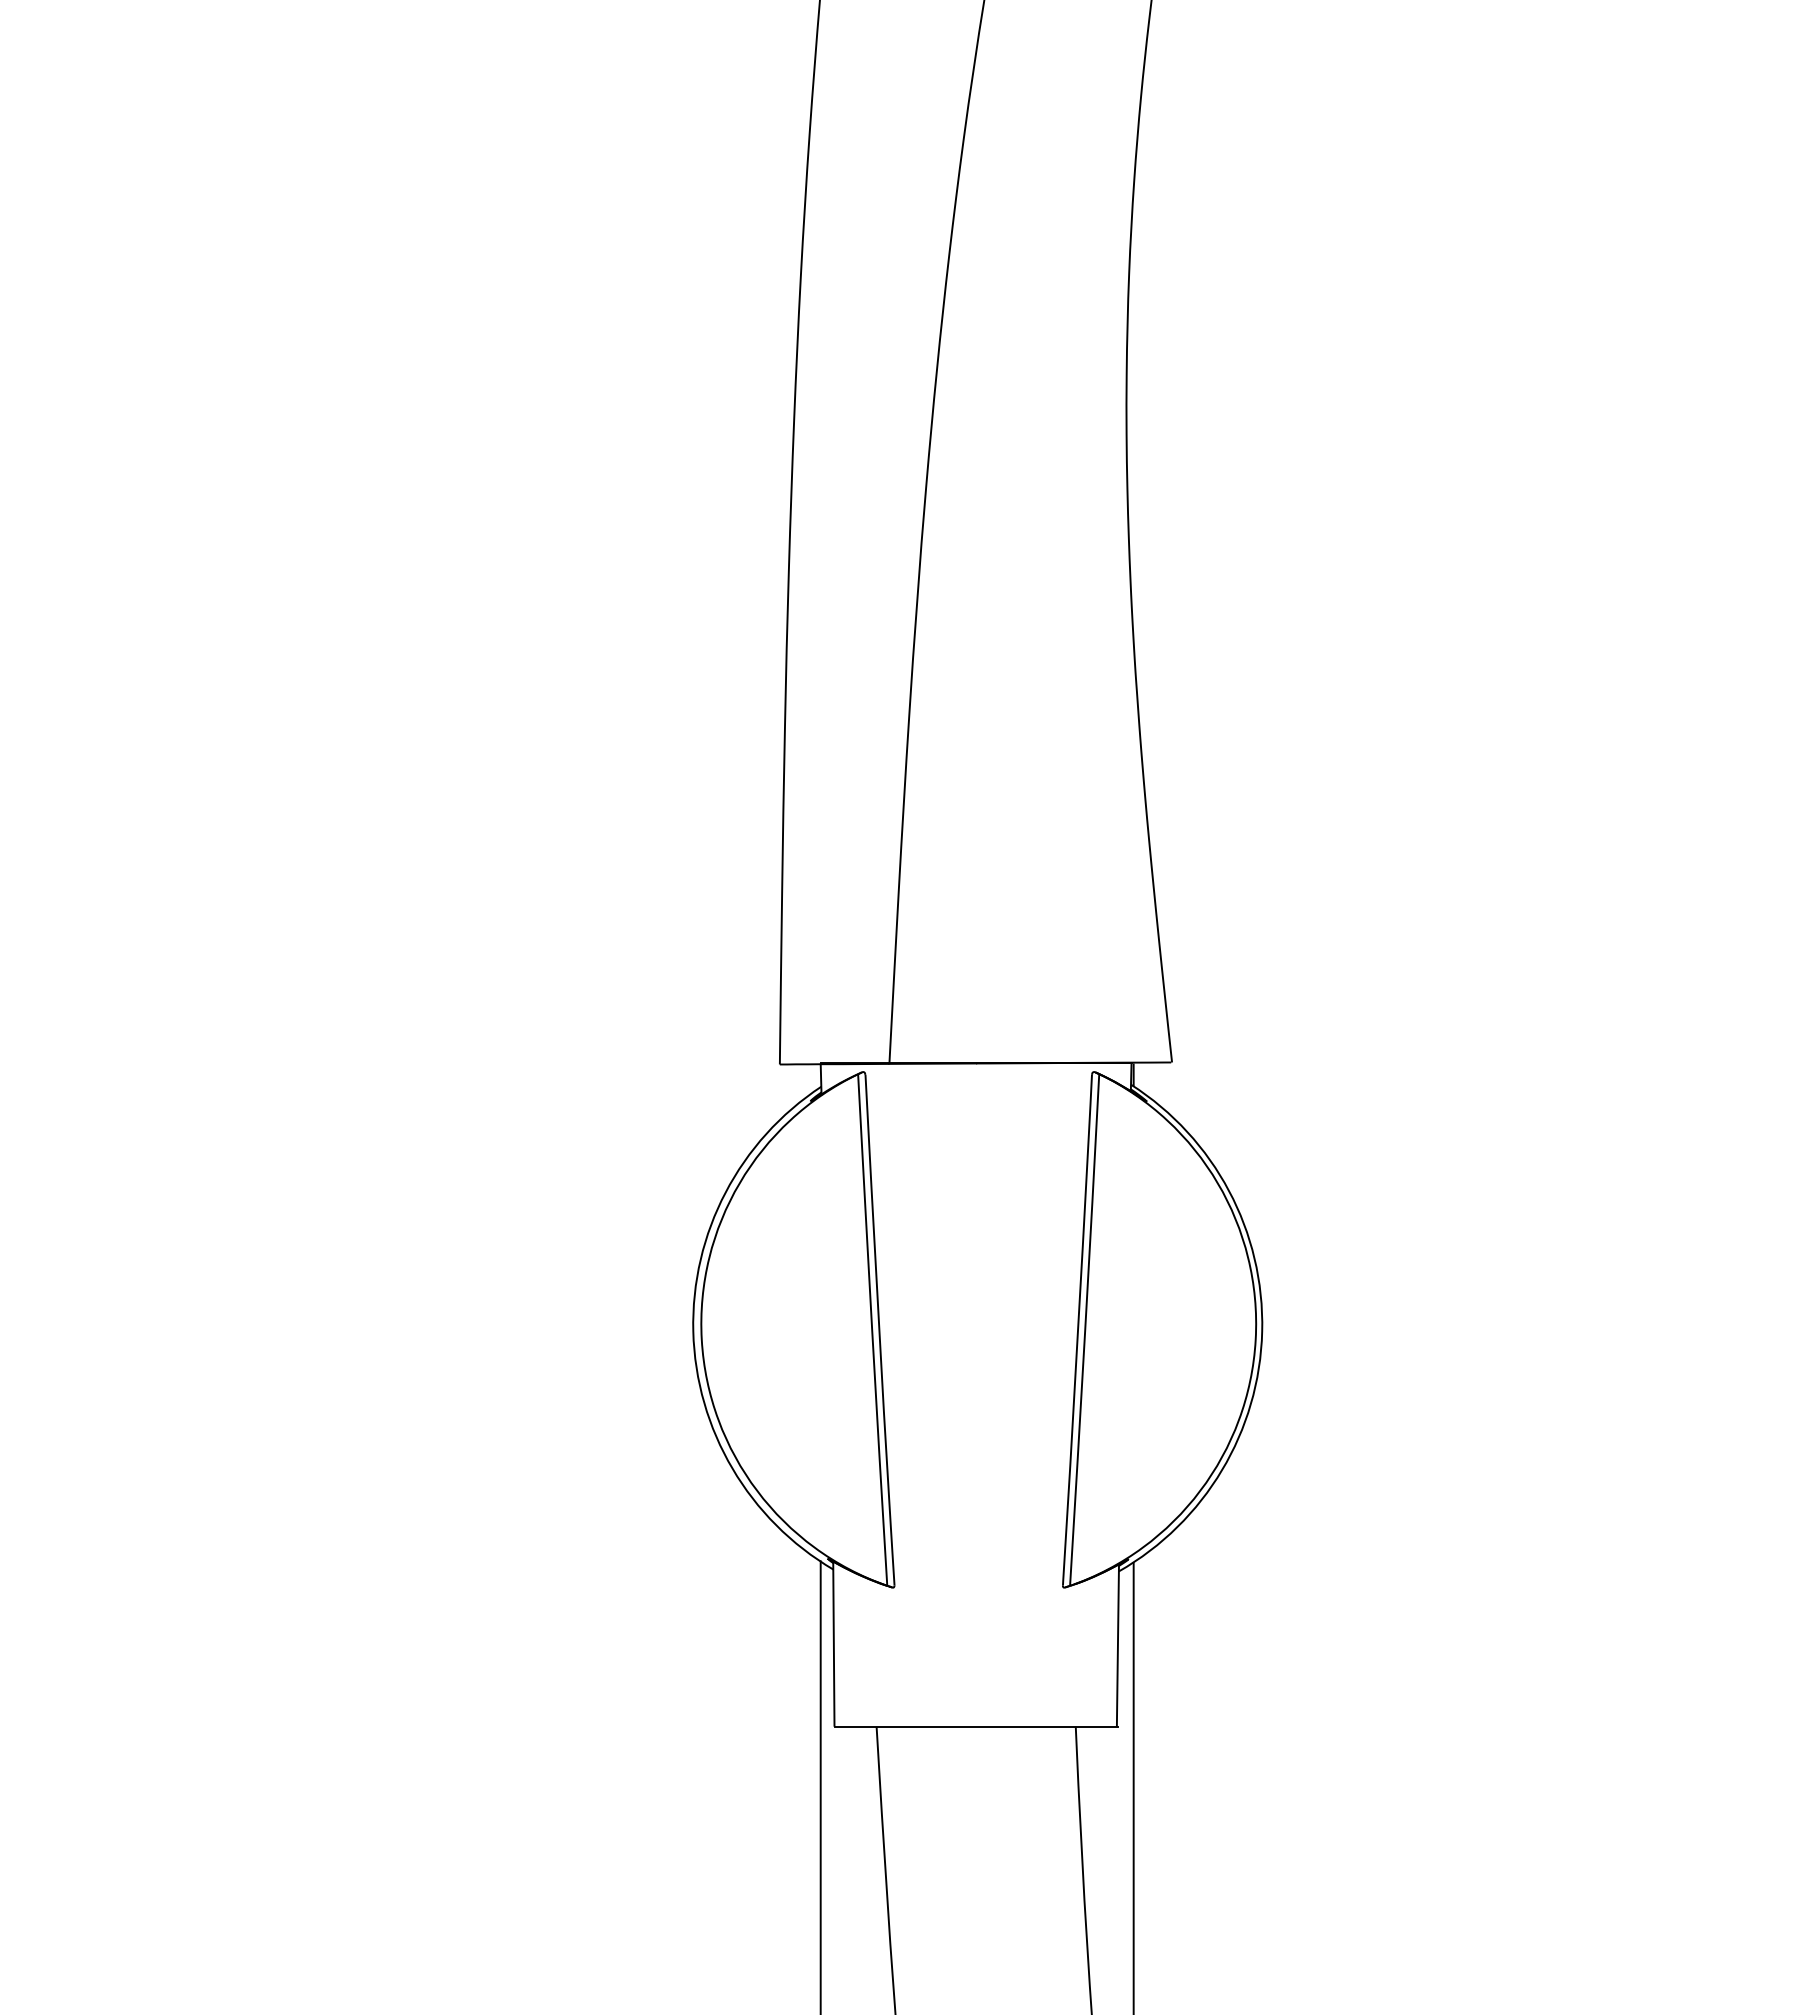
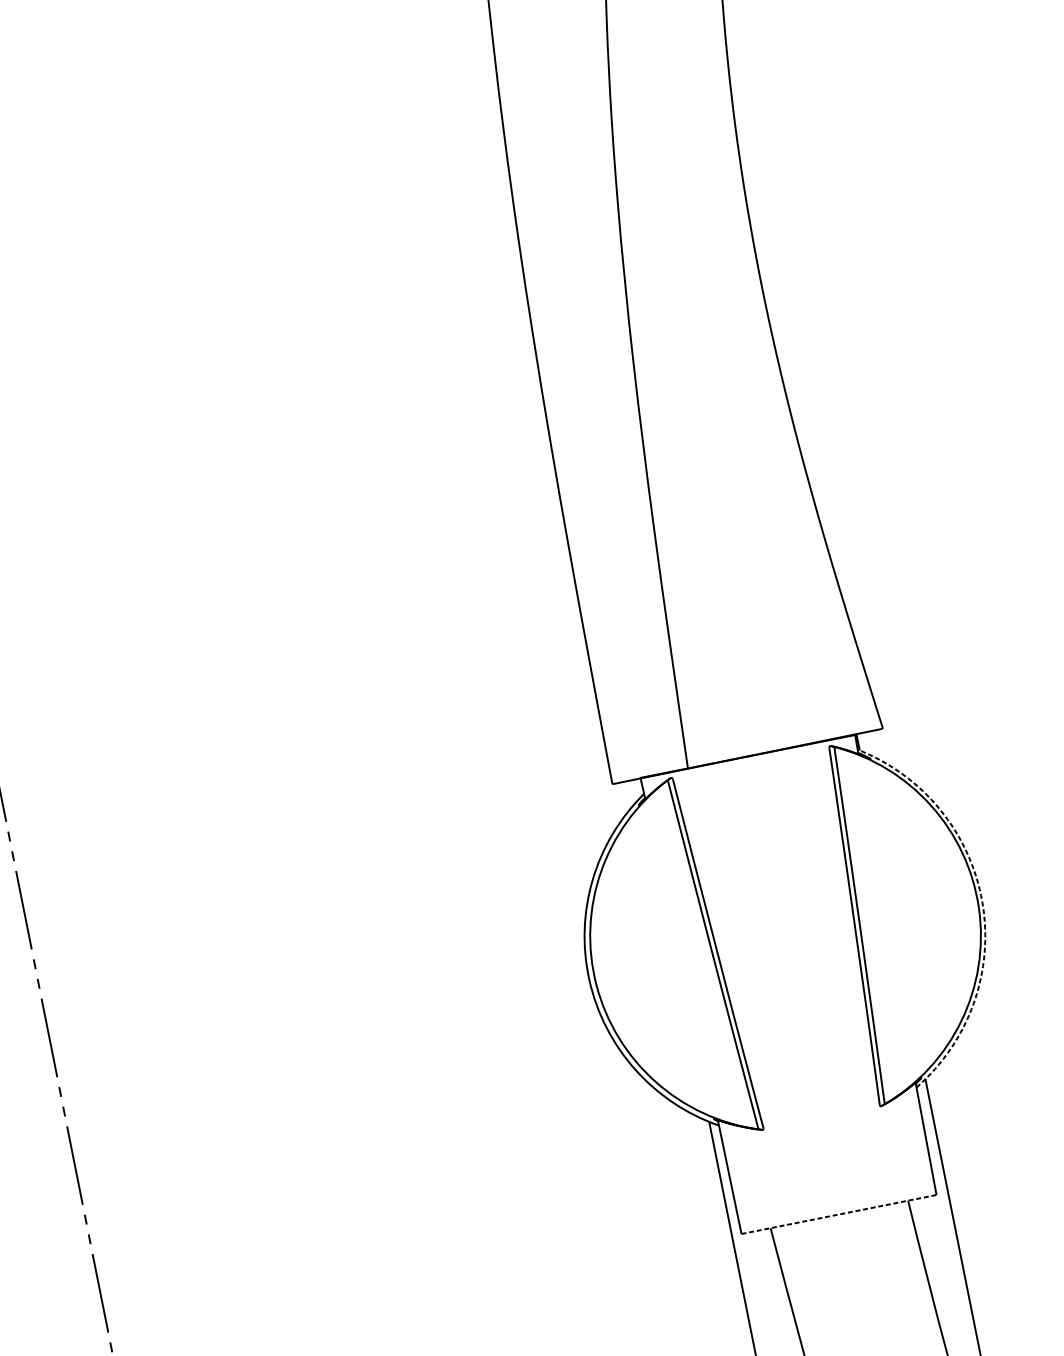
arc: (1262, 1331) -> (982, 902), solid -> dashed
line: (976, 1726) -> (839, 1214), solid -> dashed

